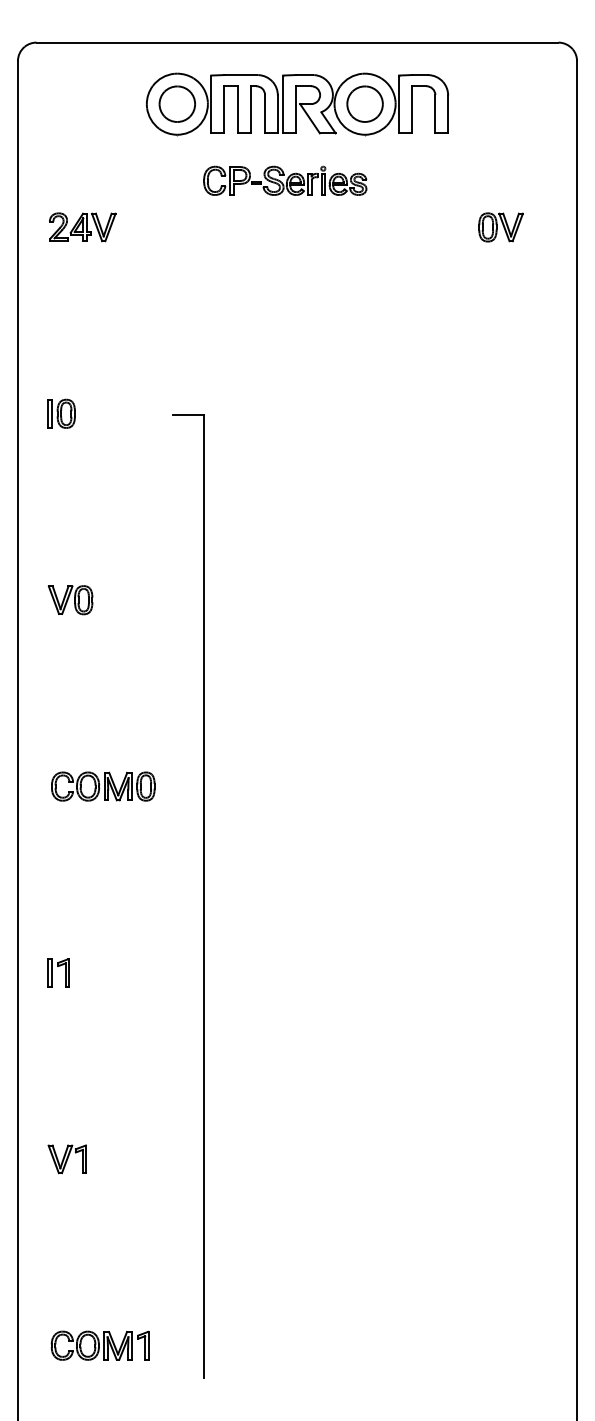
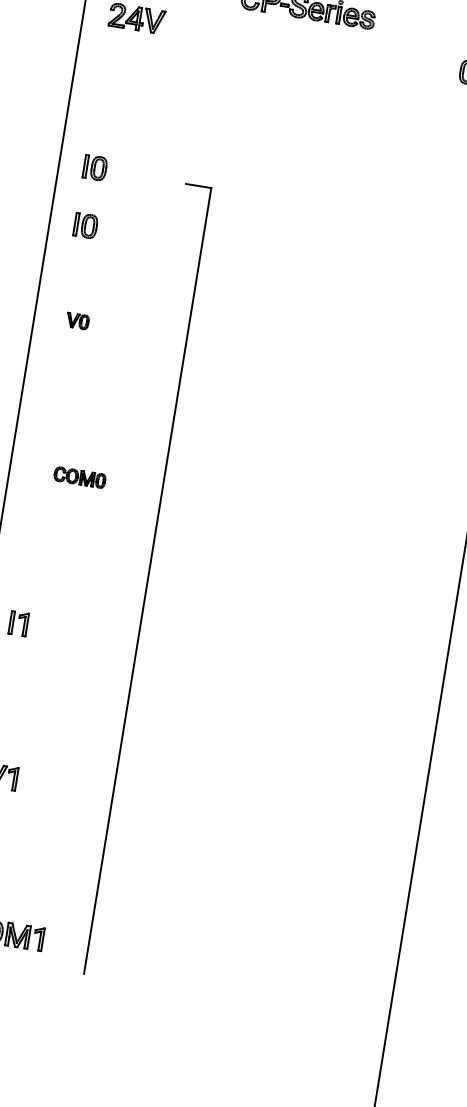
part: (61, 484) -> (85, 225), added
part: (70, 600) -> (77, 321), size x0.6
part: (103, 786) -> (80, 477), size x0.6

